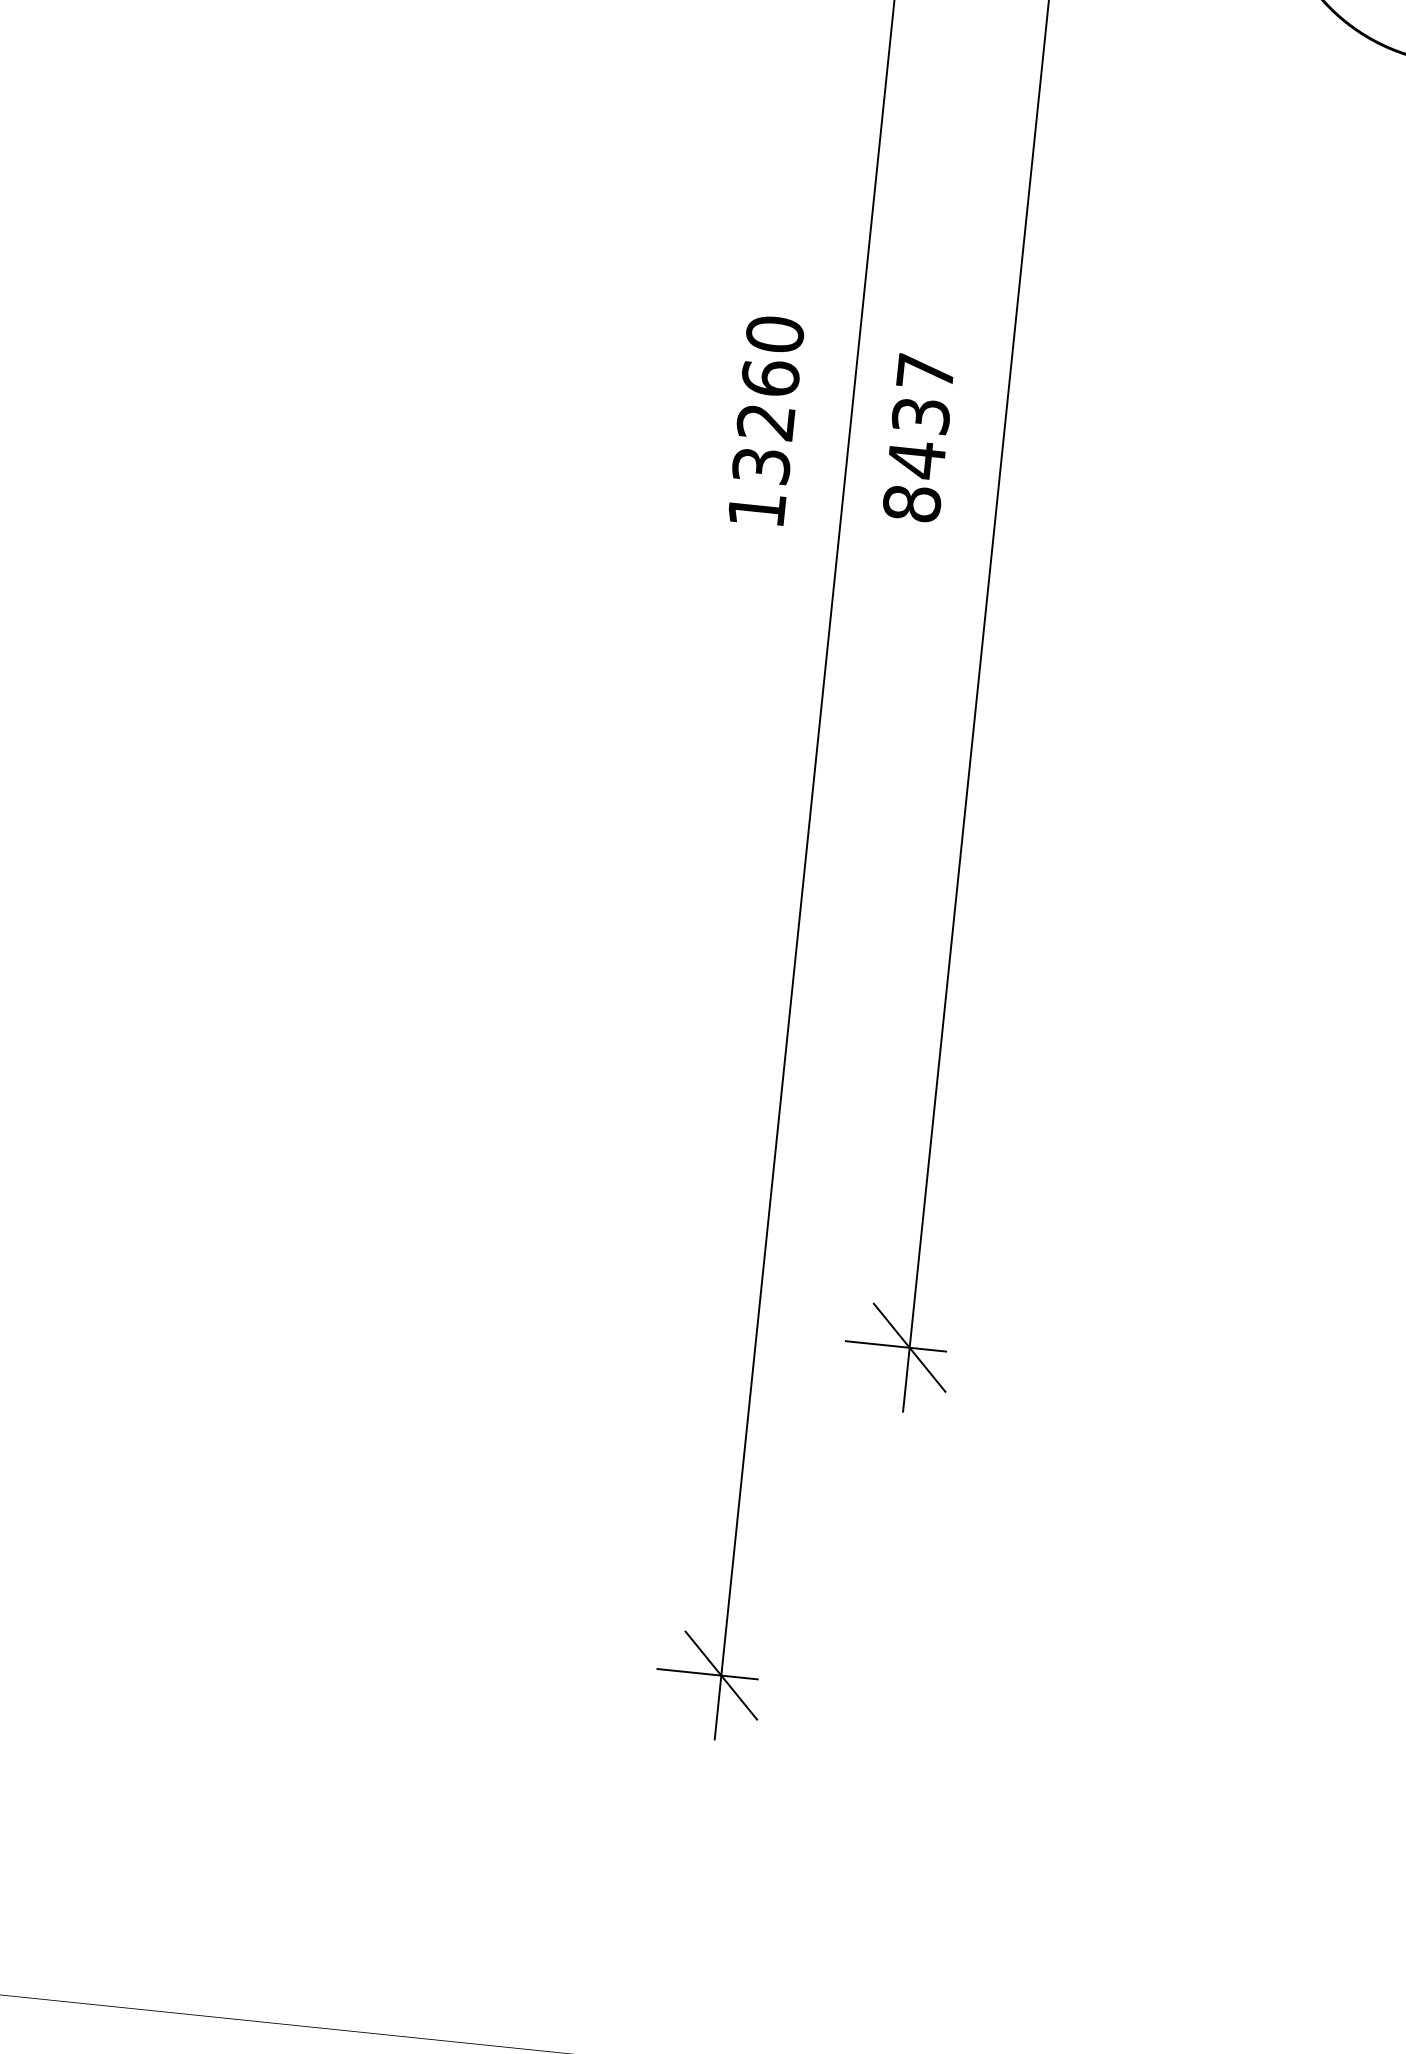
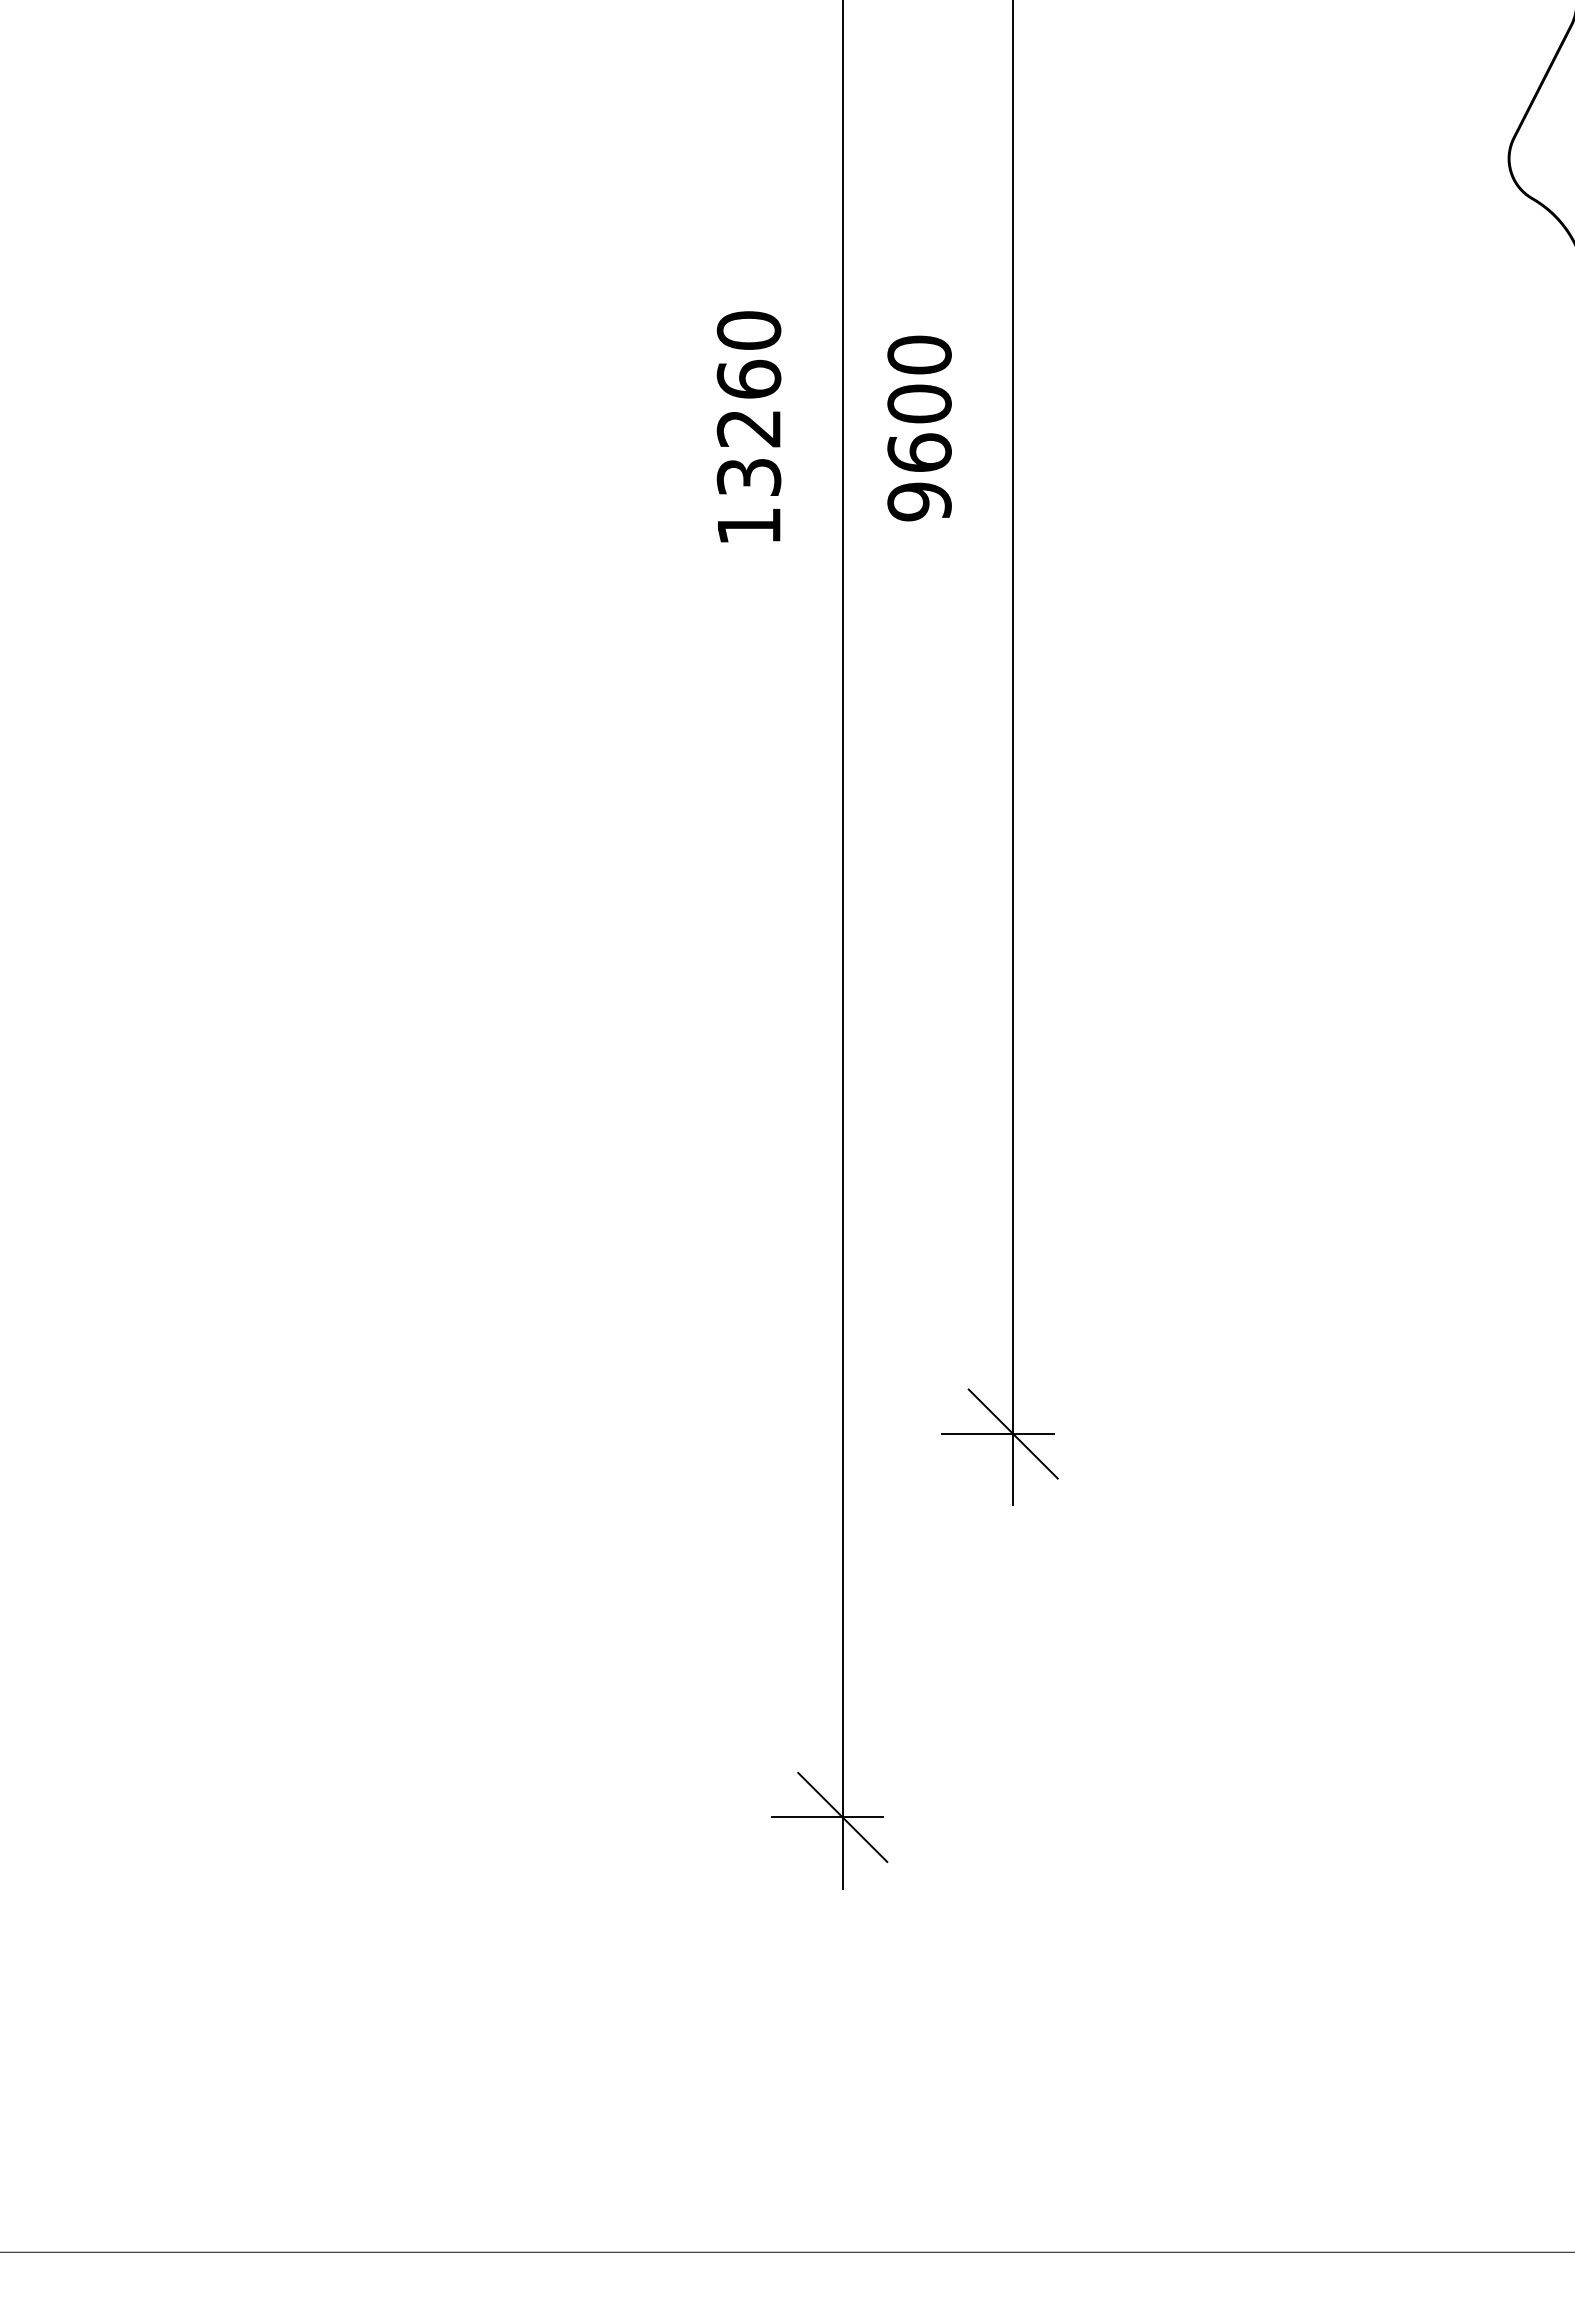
text: (918, 437) -> (919, 428), 8437 -> 9600

